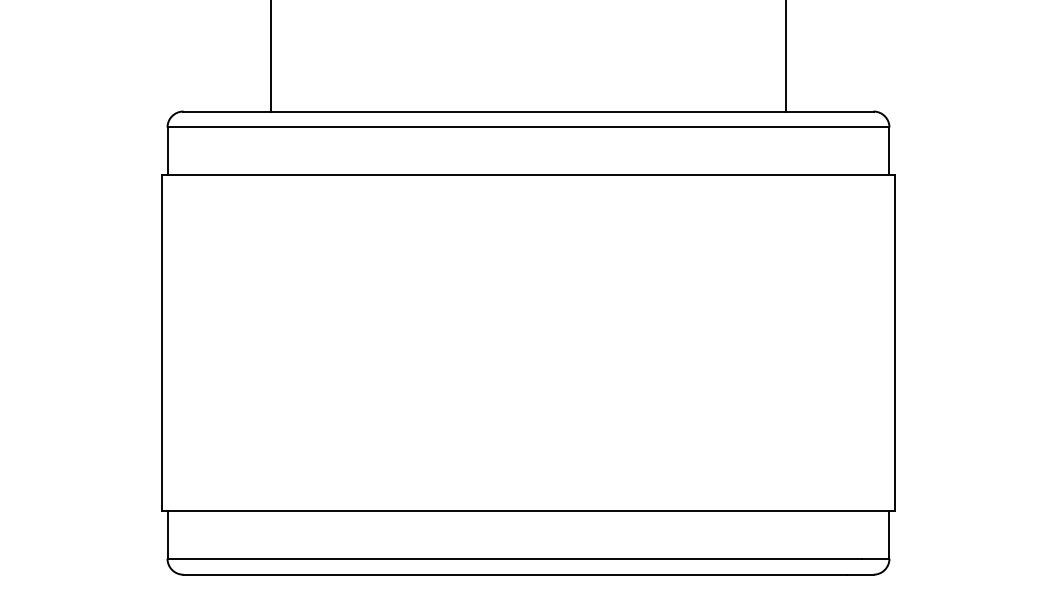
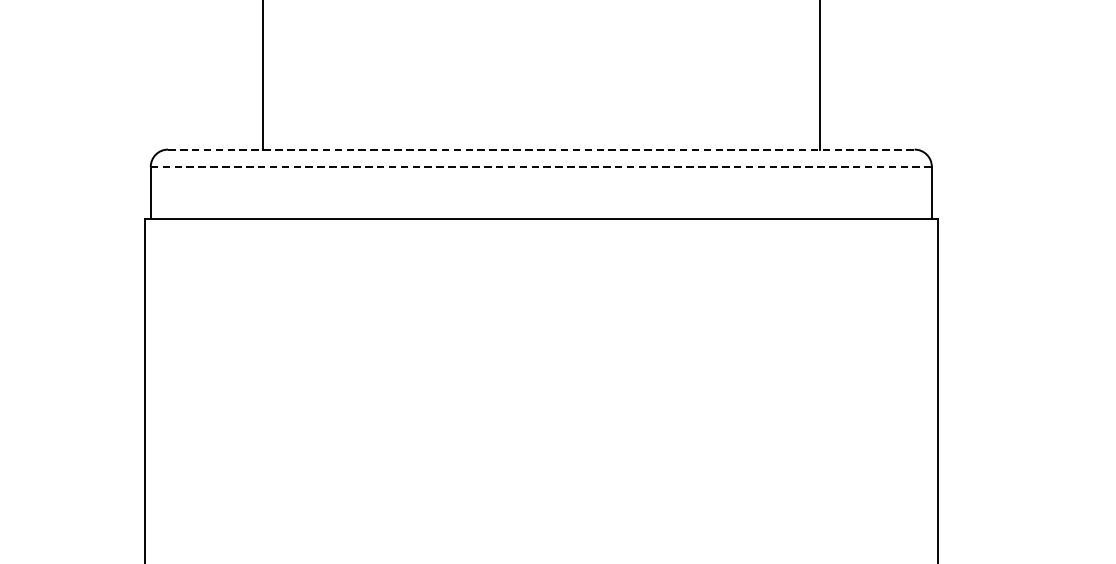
line: (528, 111) -> (541, 149), solid -> dashed
line: (528, 127) -> (541, 166), solid -> dashed

